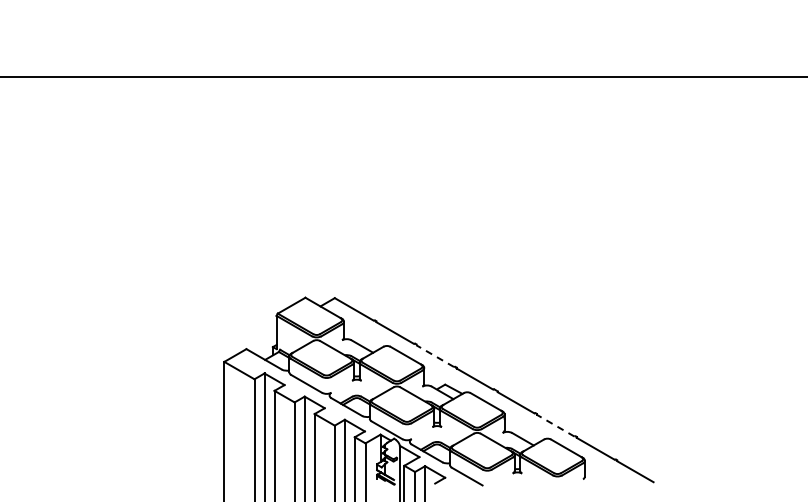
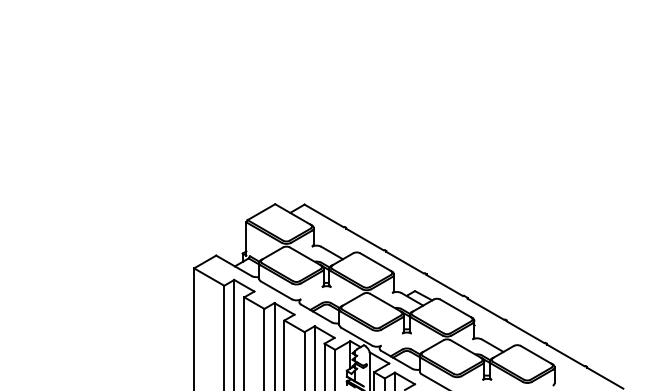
line: (435, 356) -> (405, 262), dashed -> solid
line: (555, 425) -> (525, 331), dashed -> solid

